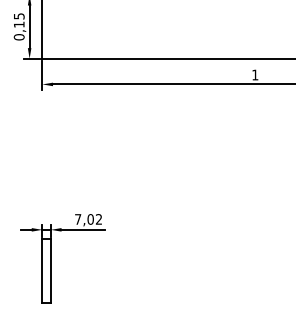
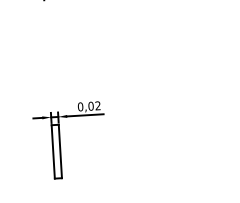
text: (78, 219) -> (80, 106), 7,02 -> 0,02

